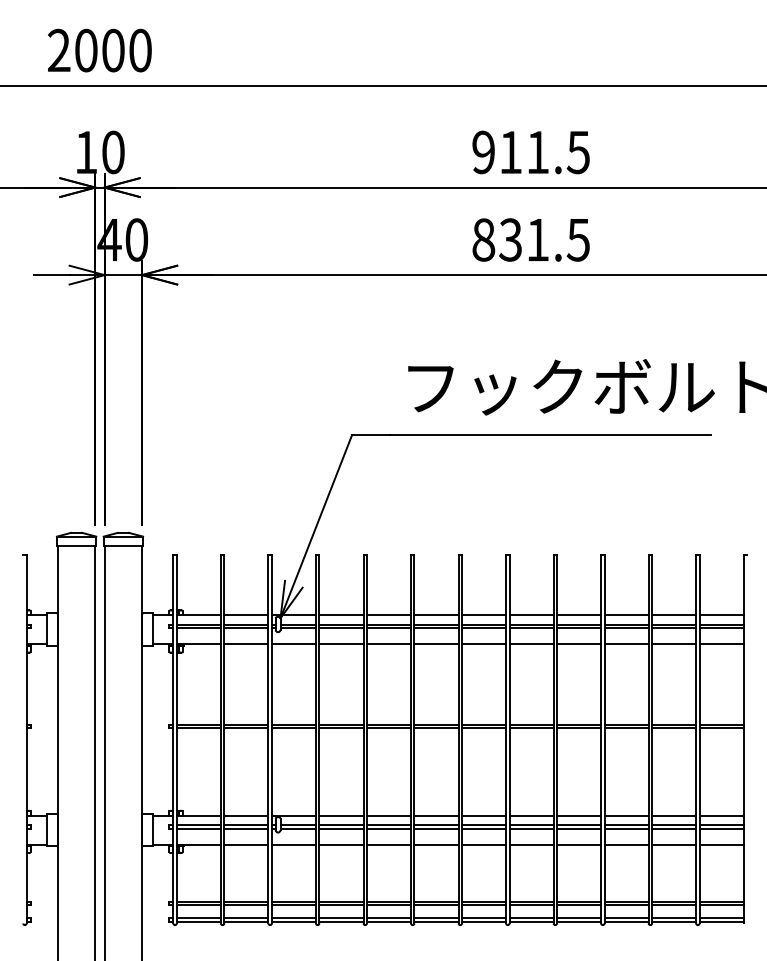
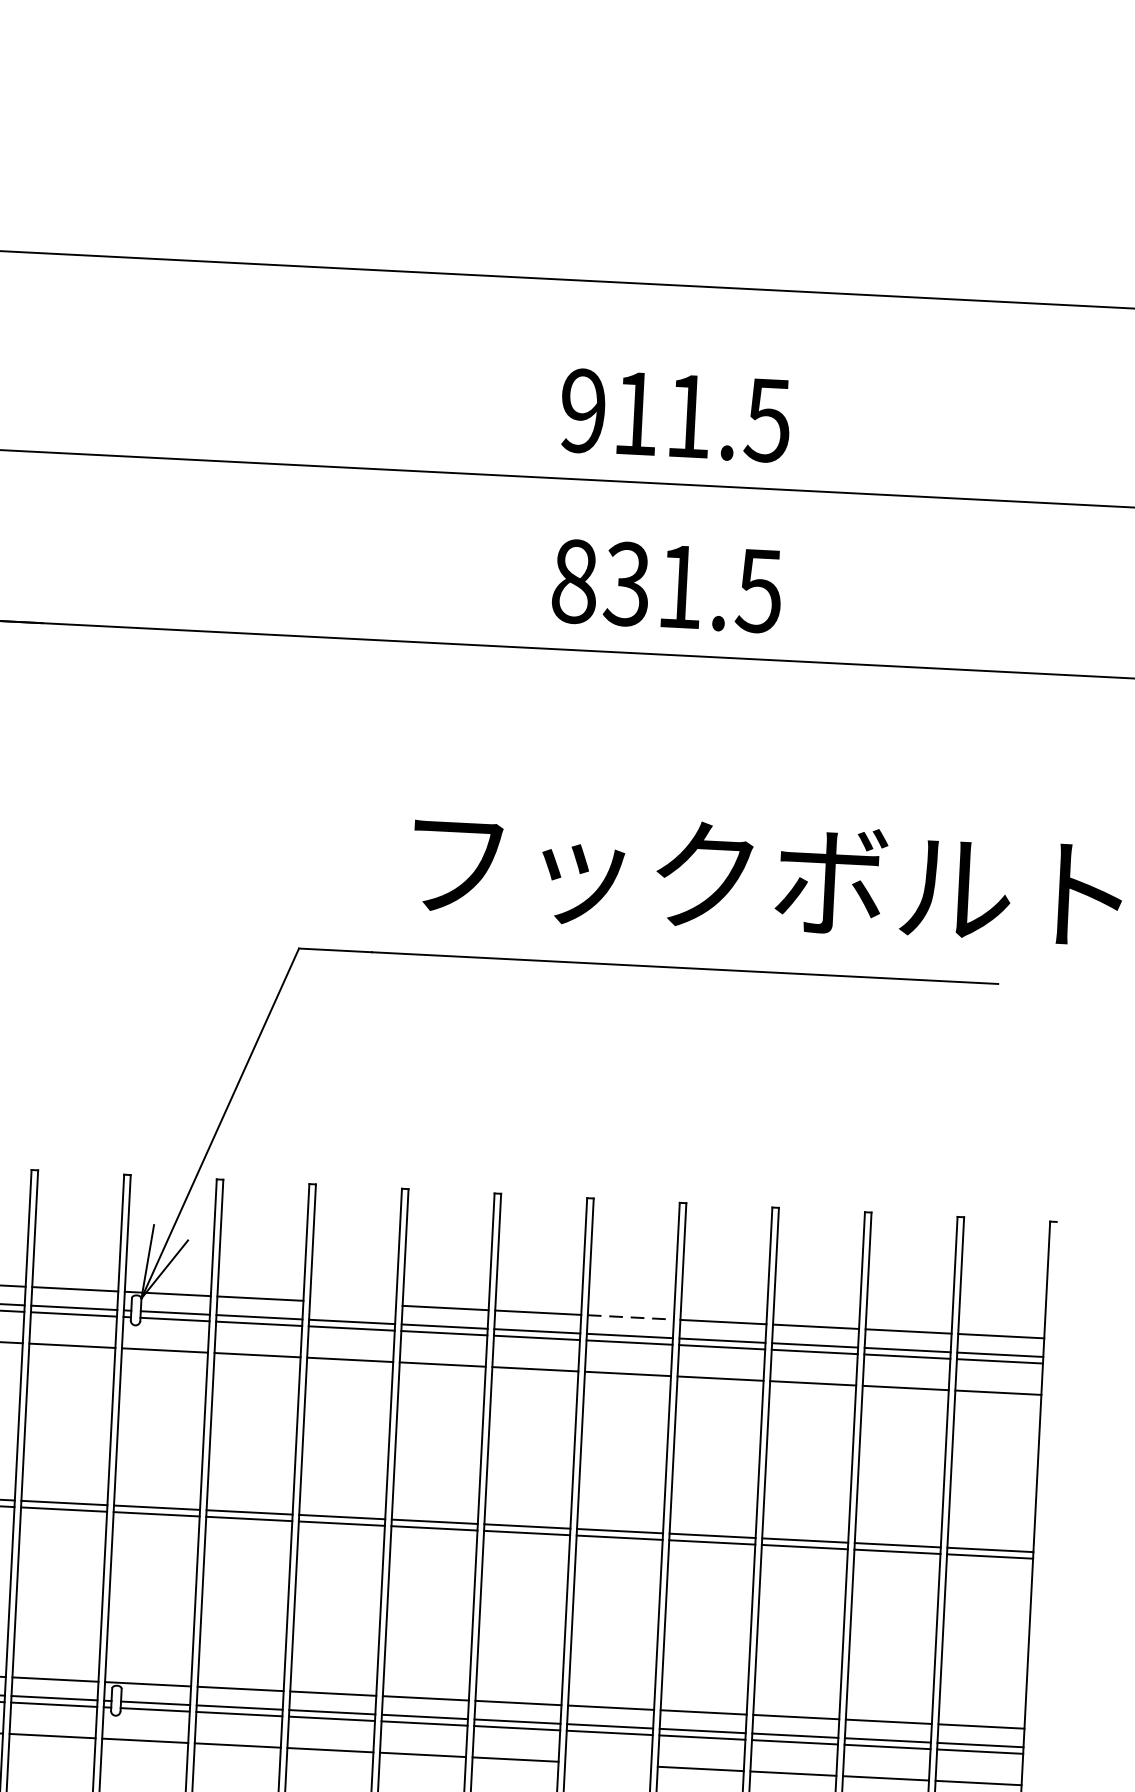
line: (388, 615) -> (352, 1303), removed
line: (532, 615) -> (632, 1317), solid -> dashed
line: (531, 844) -> (608, 1763), removed

